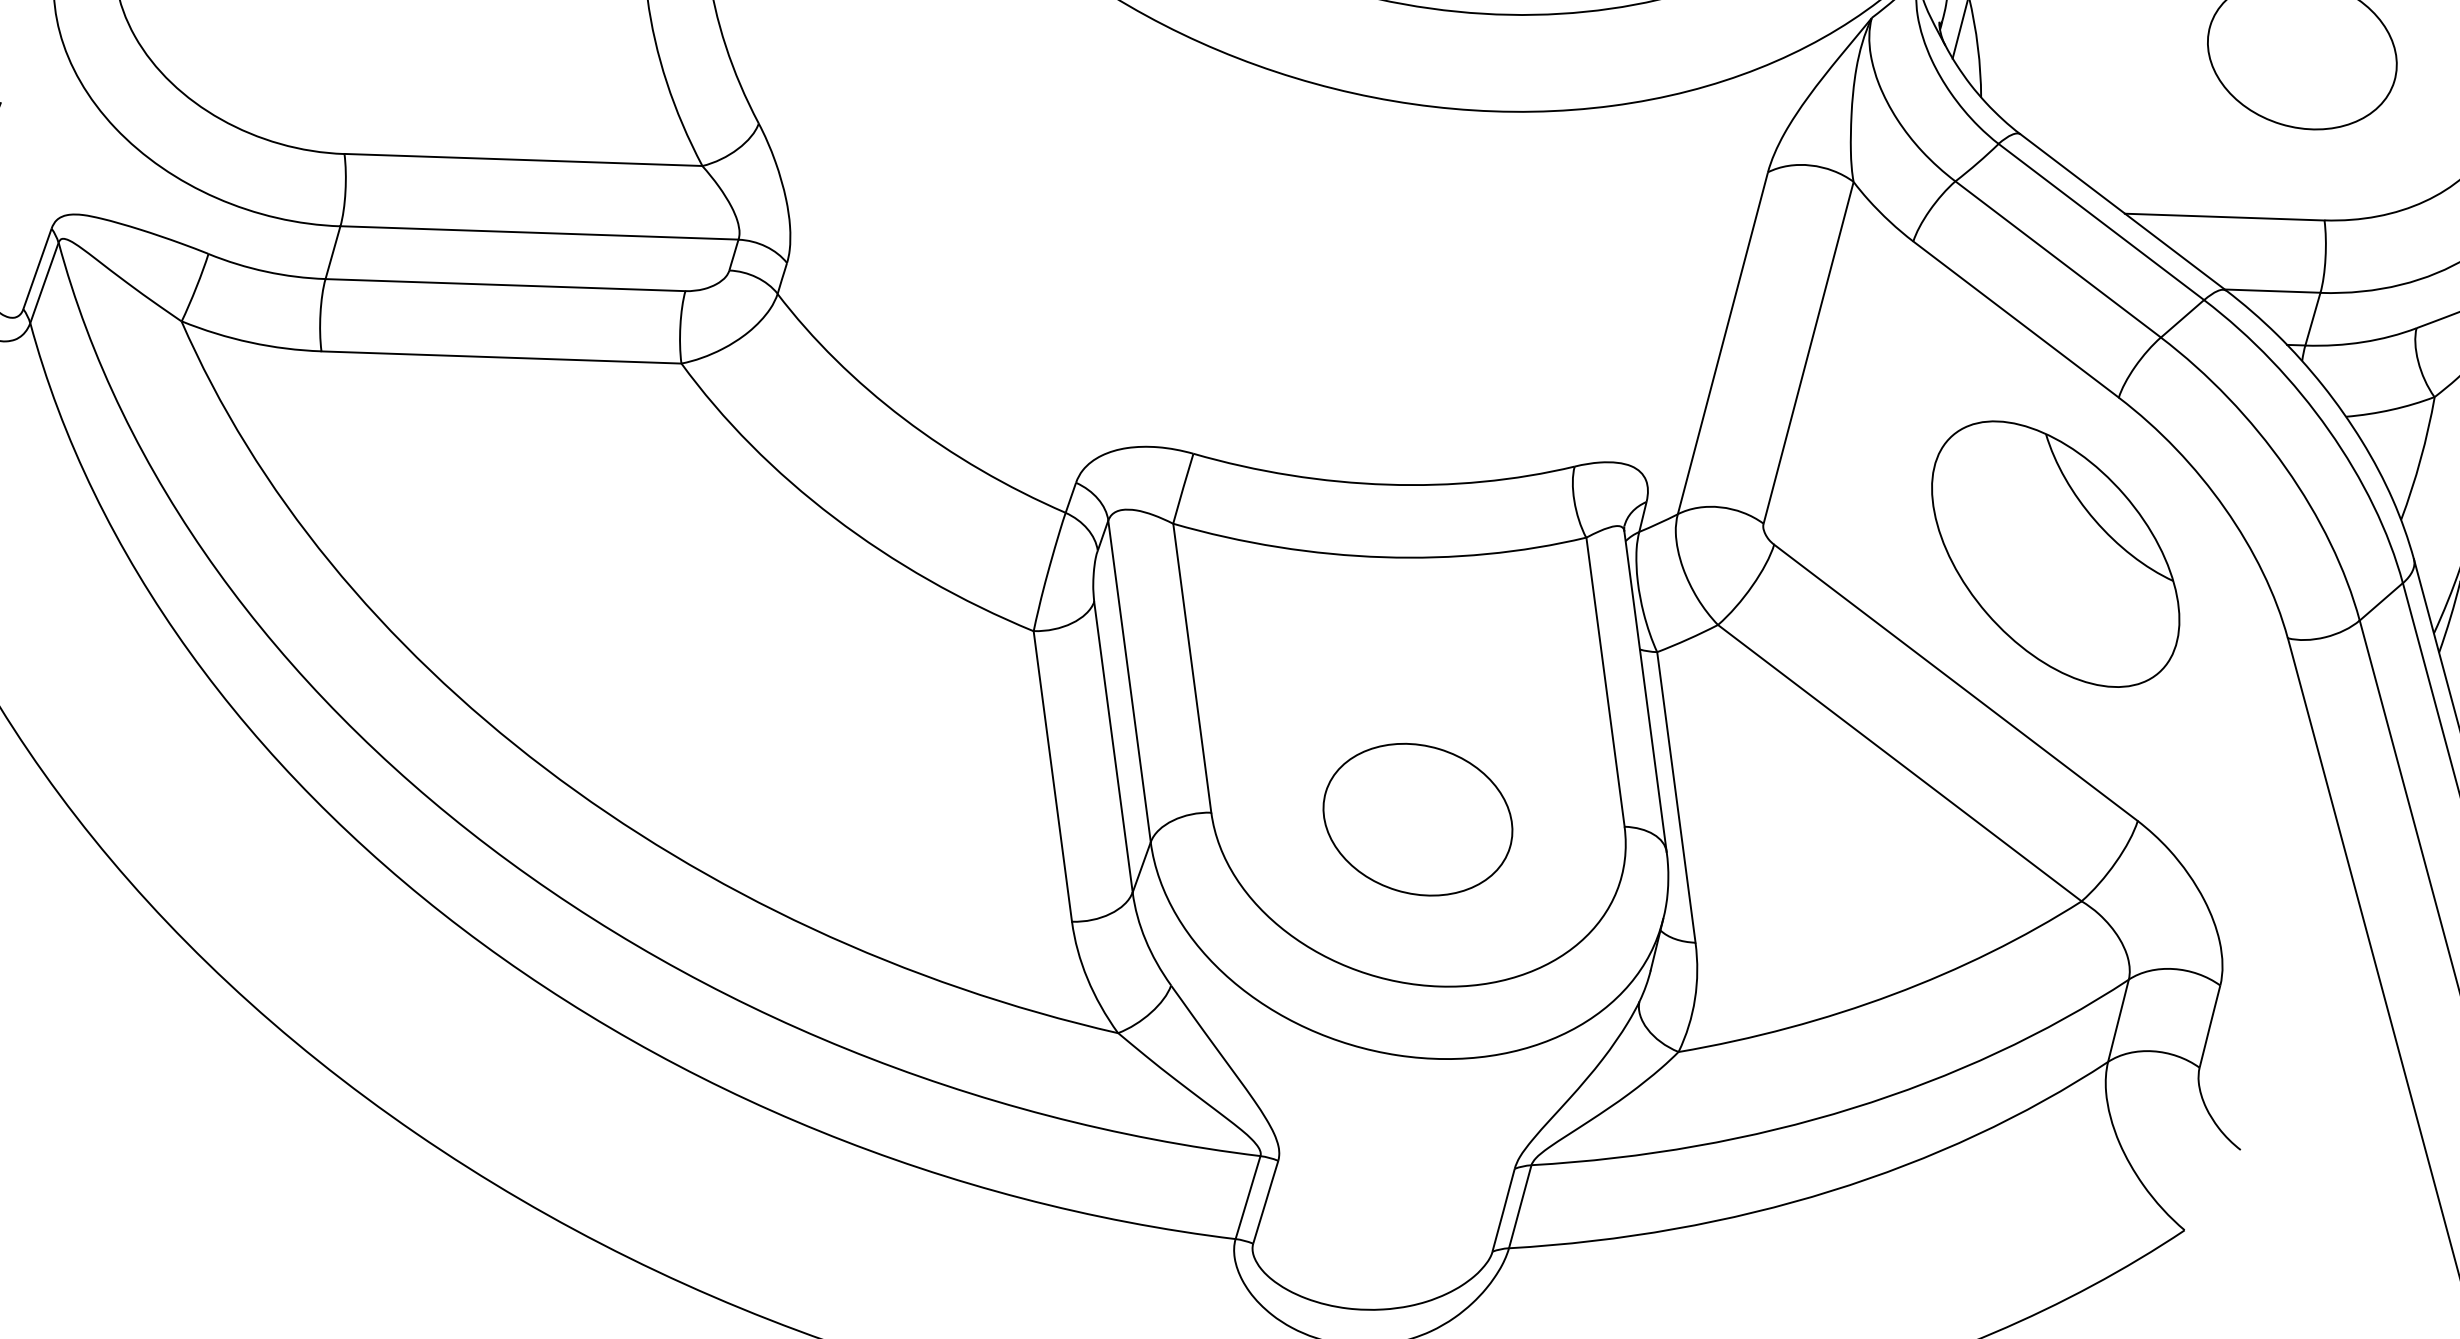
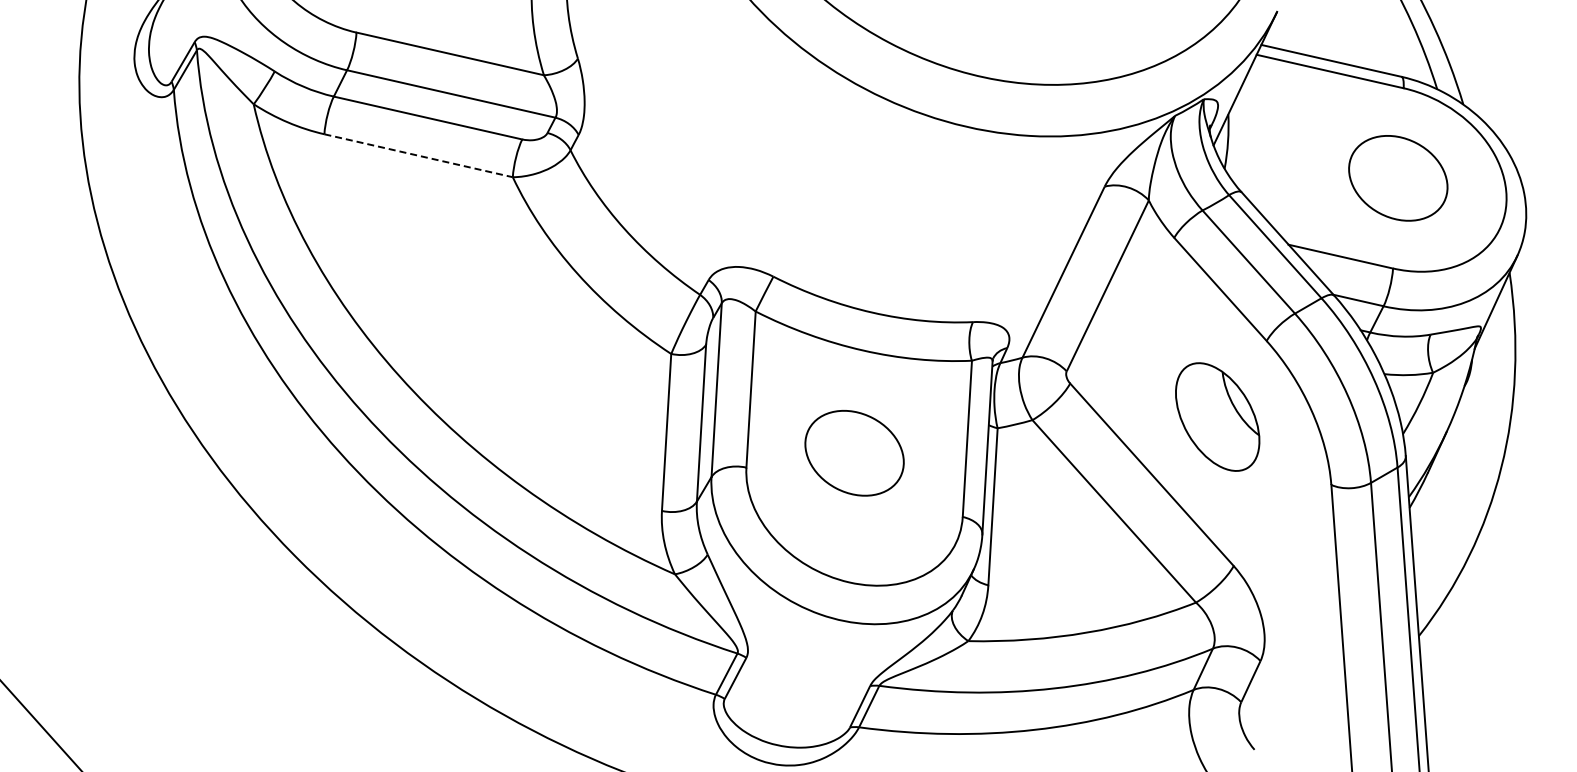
line: (501, 357) -> (418, 155), solid -> dashed
part: (2055, 553) -> (1217, 416), size x0.7
part: (1417, 820) -> (854, 453), moved

